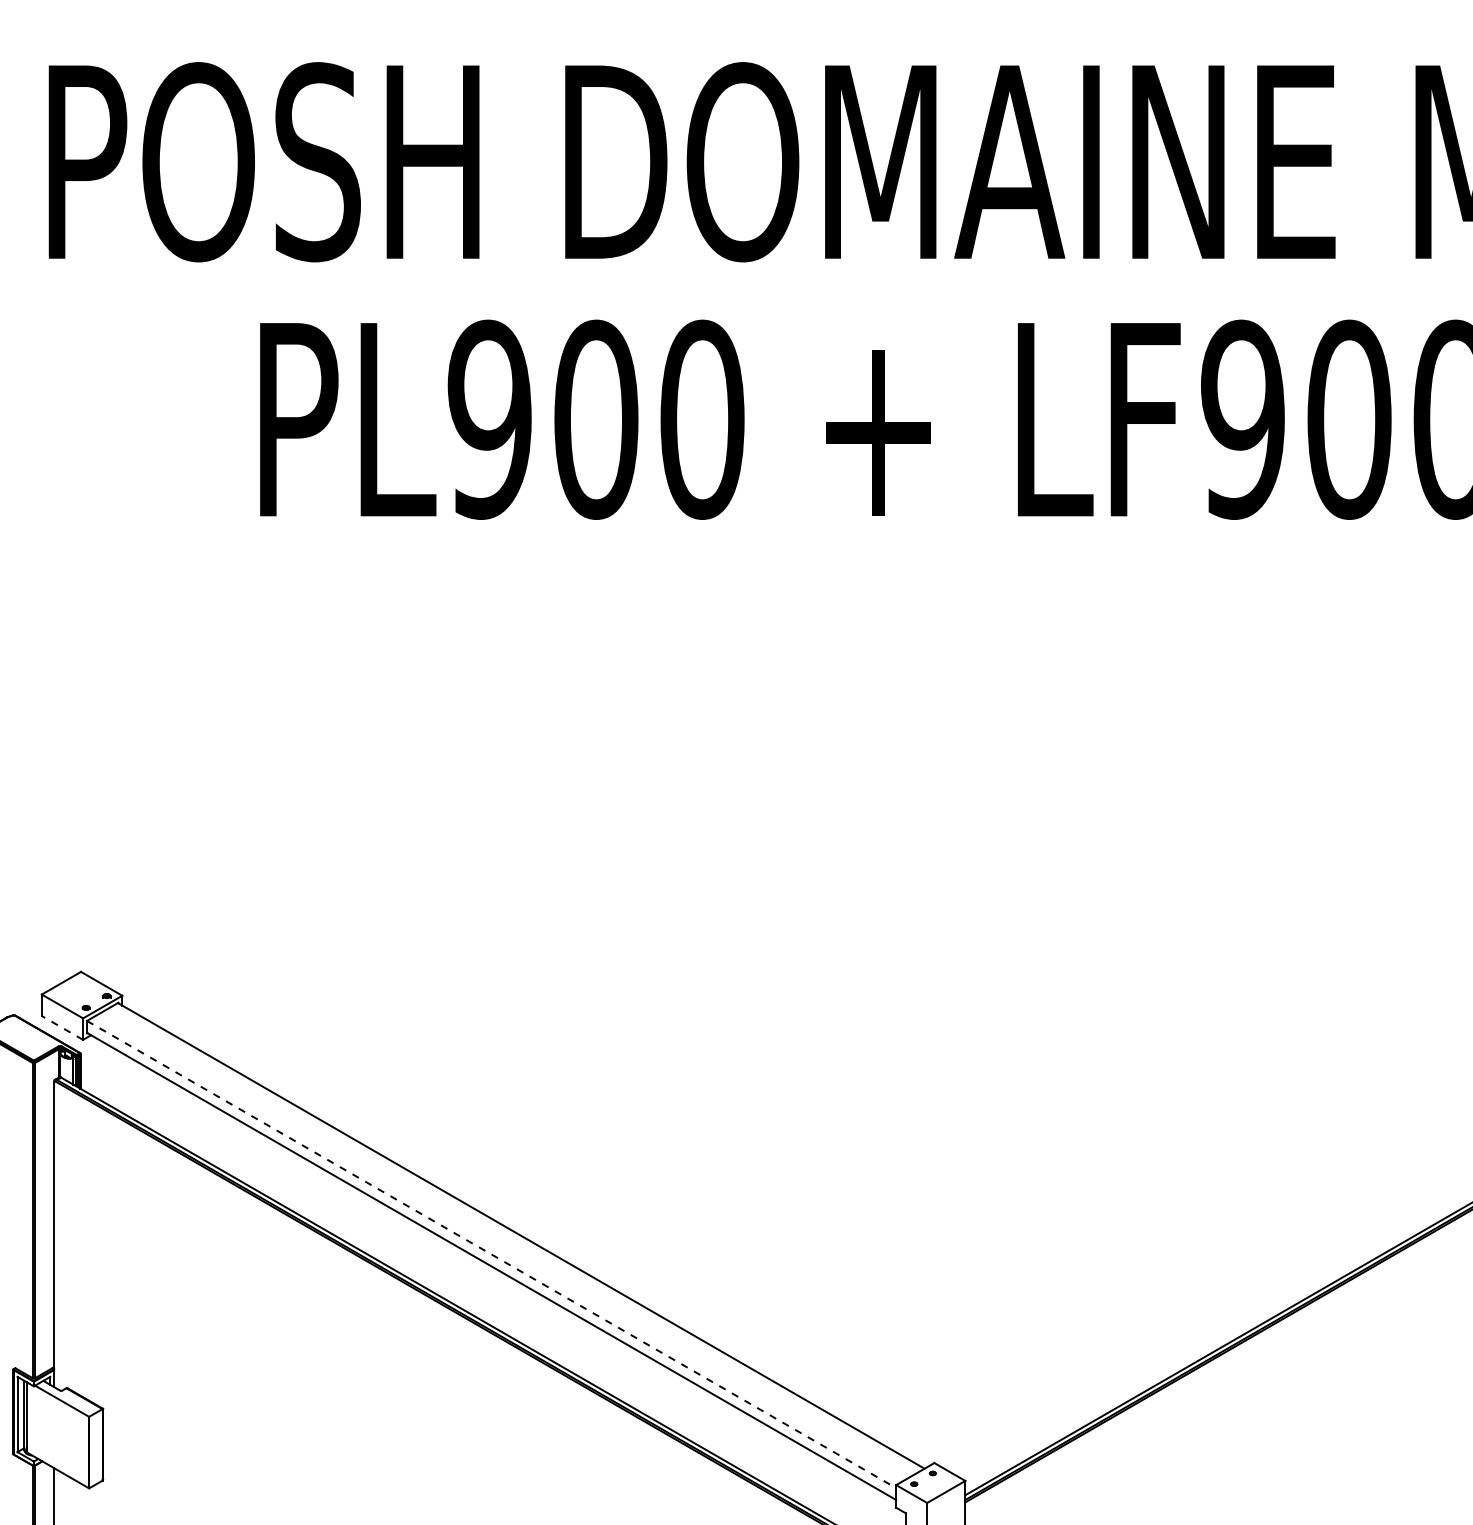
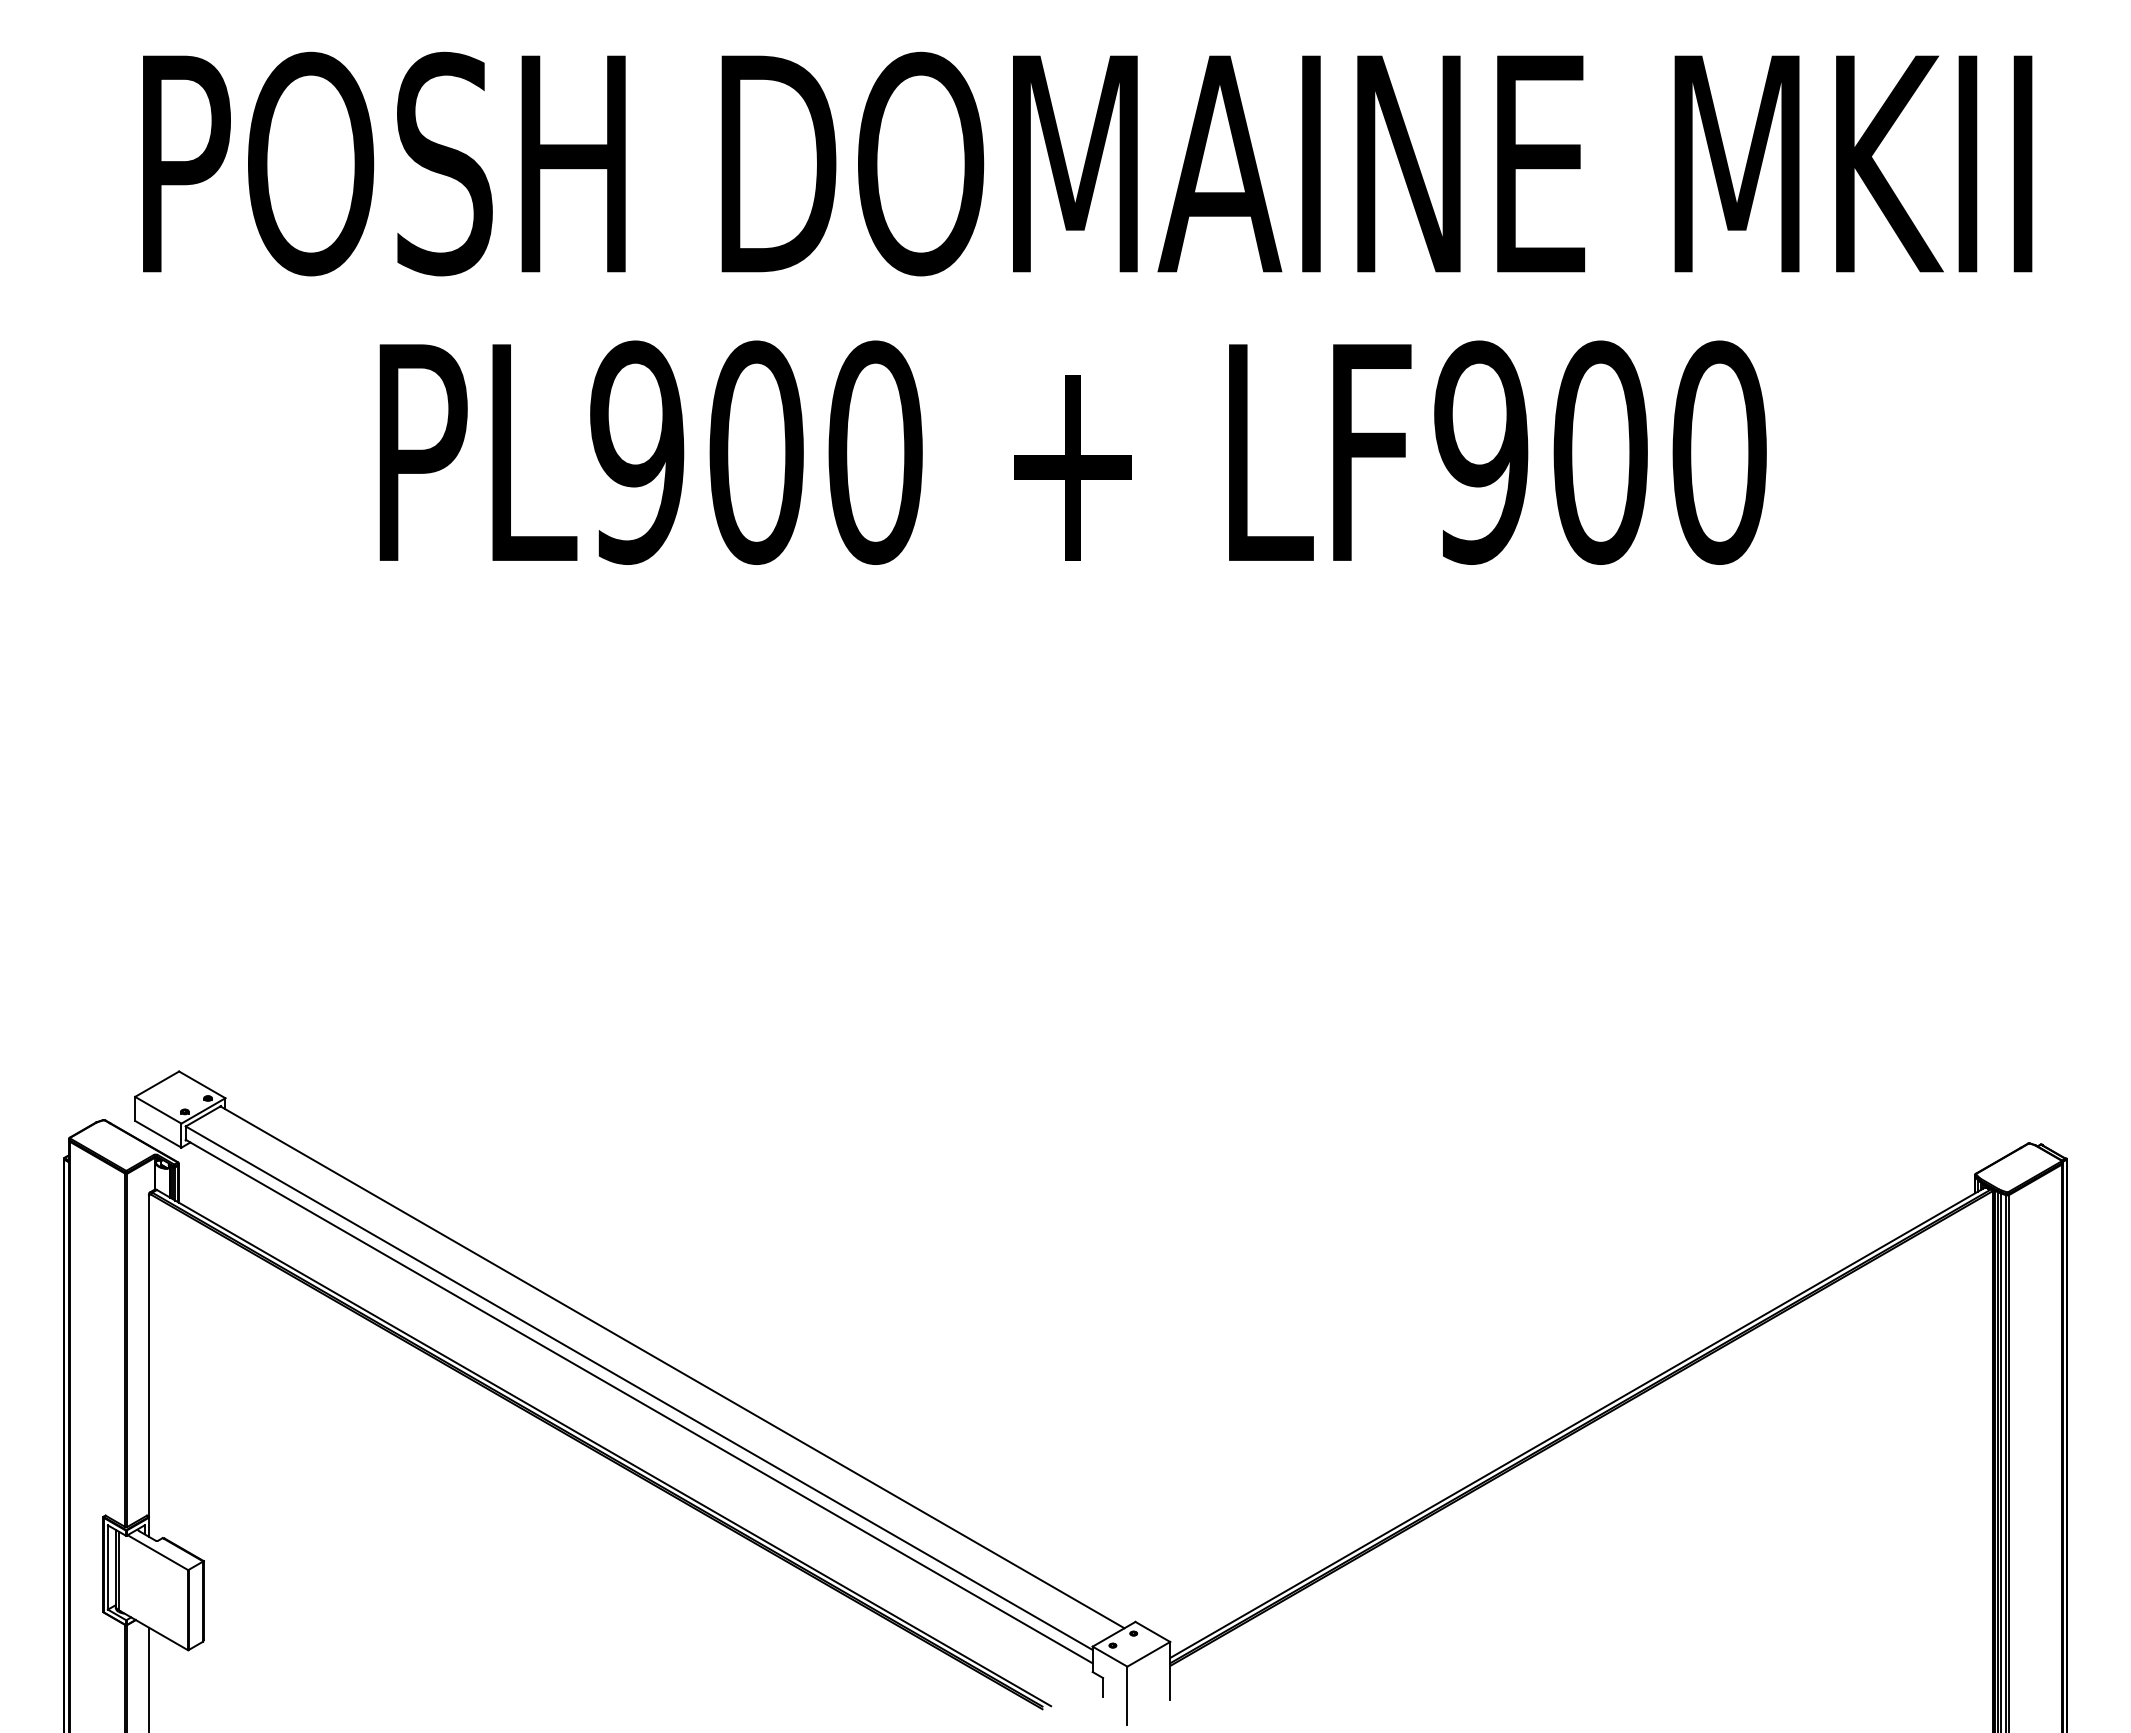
line: (62, 1028) -> (158, 1134), dashed -> solid
line: (491, 1254) -> (639, 1388), dashed -> solid

